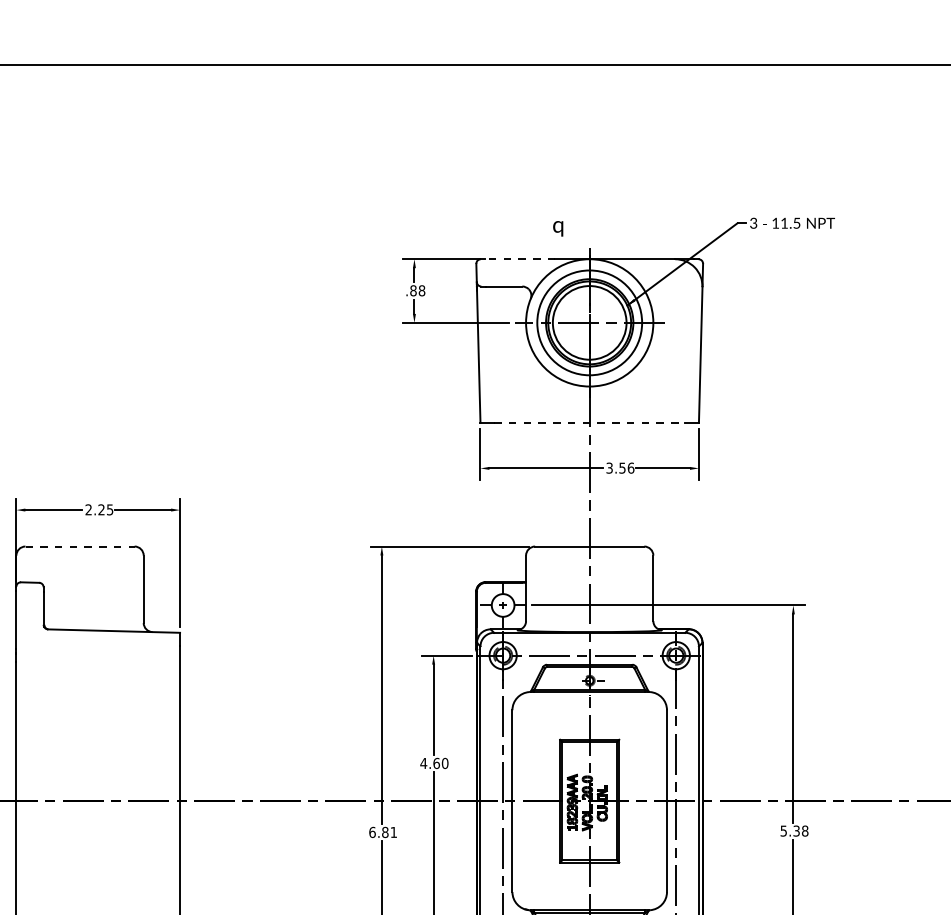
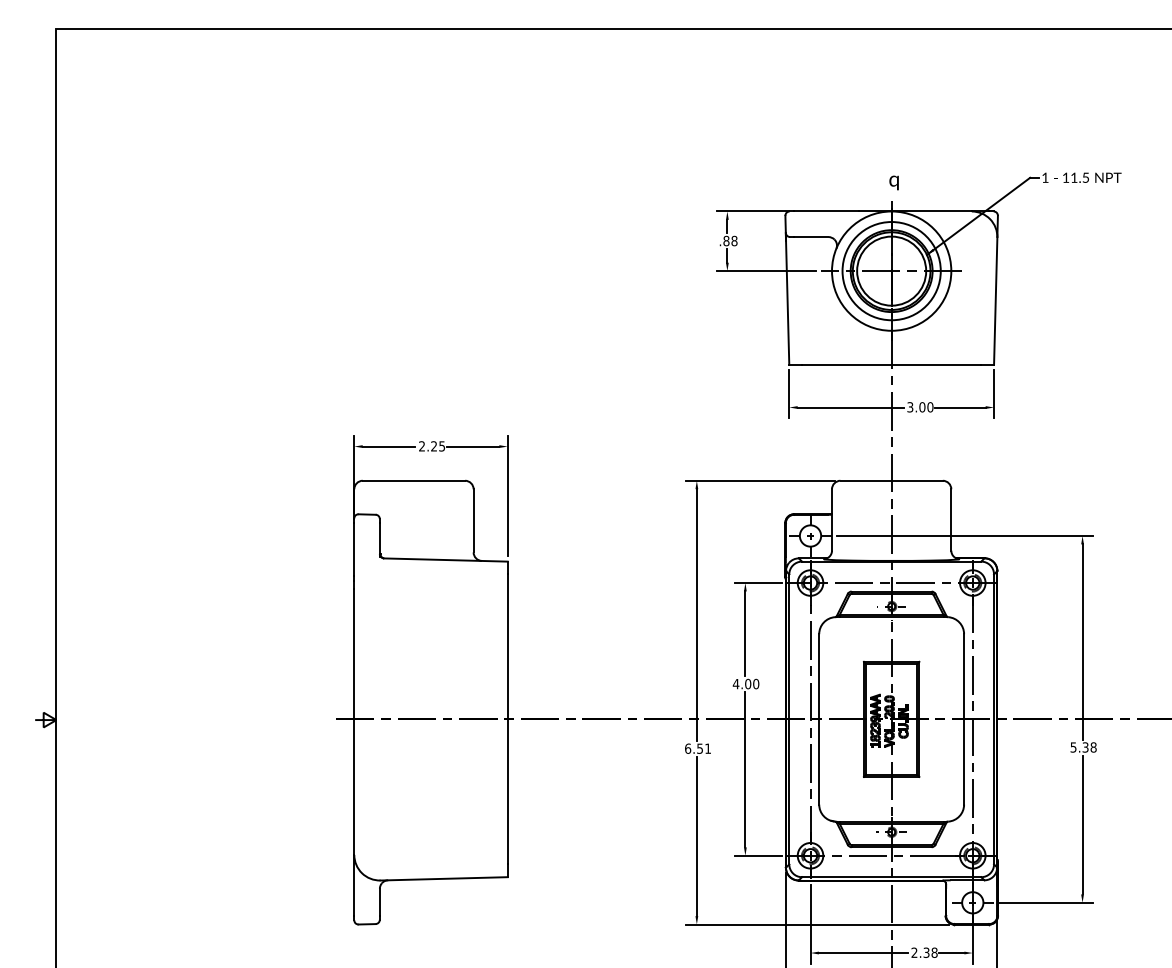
text: (753, 222) -> (1045, 177), 3 -> 1
text: (557, 228) -> (893, 182), moved
line: (520, 259) -> (826, 211), dashed -> solid
line: (589, 422) -> (891, 364), dashed -> solid
text: (626, 468) -> (926, 407), 3.56 -> 3.00
line: (80, 546) -> (414, 480), dashed -> solid
text: (436, 762) -> (748, 683), 4.60 -> 4.00
text: (385, 832) -> (700, 748), 6.81 -> 6.51

